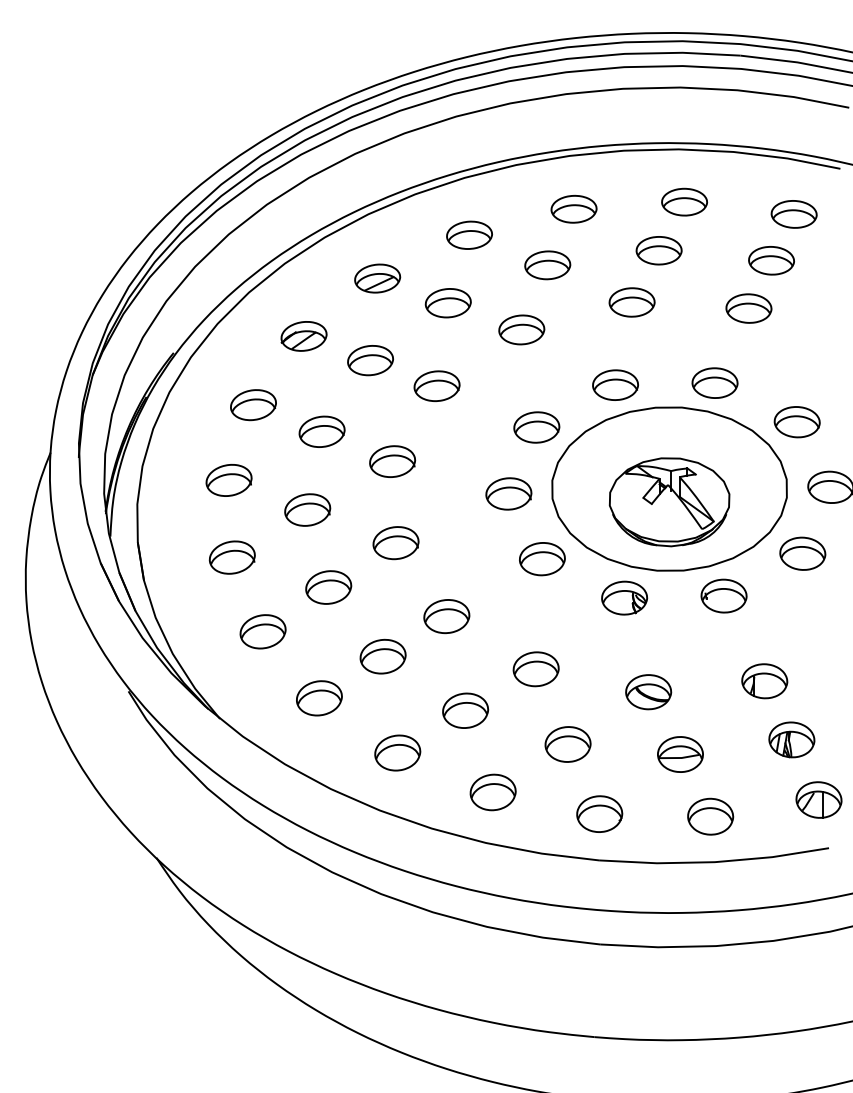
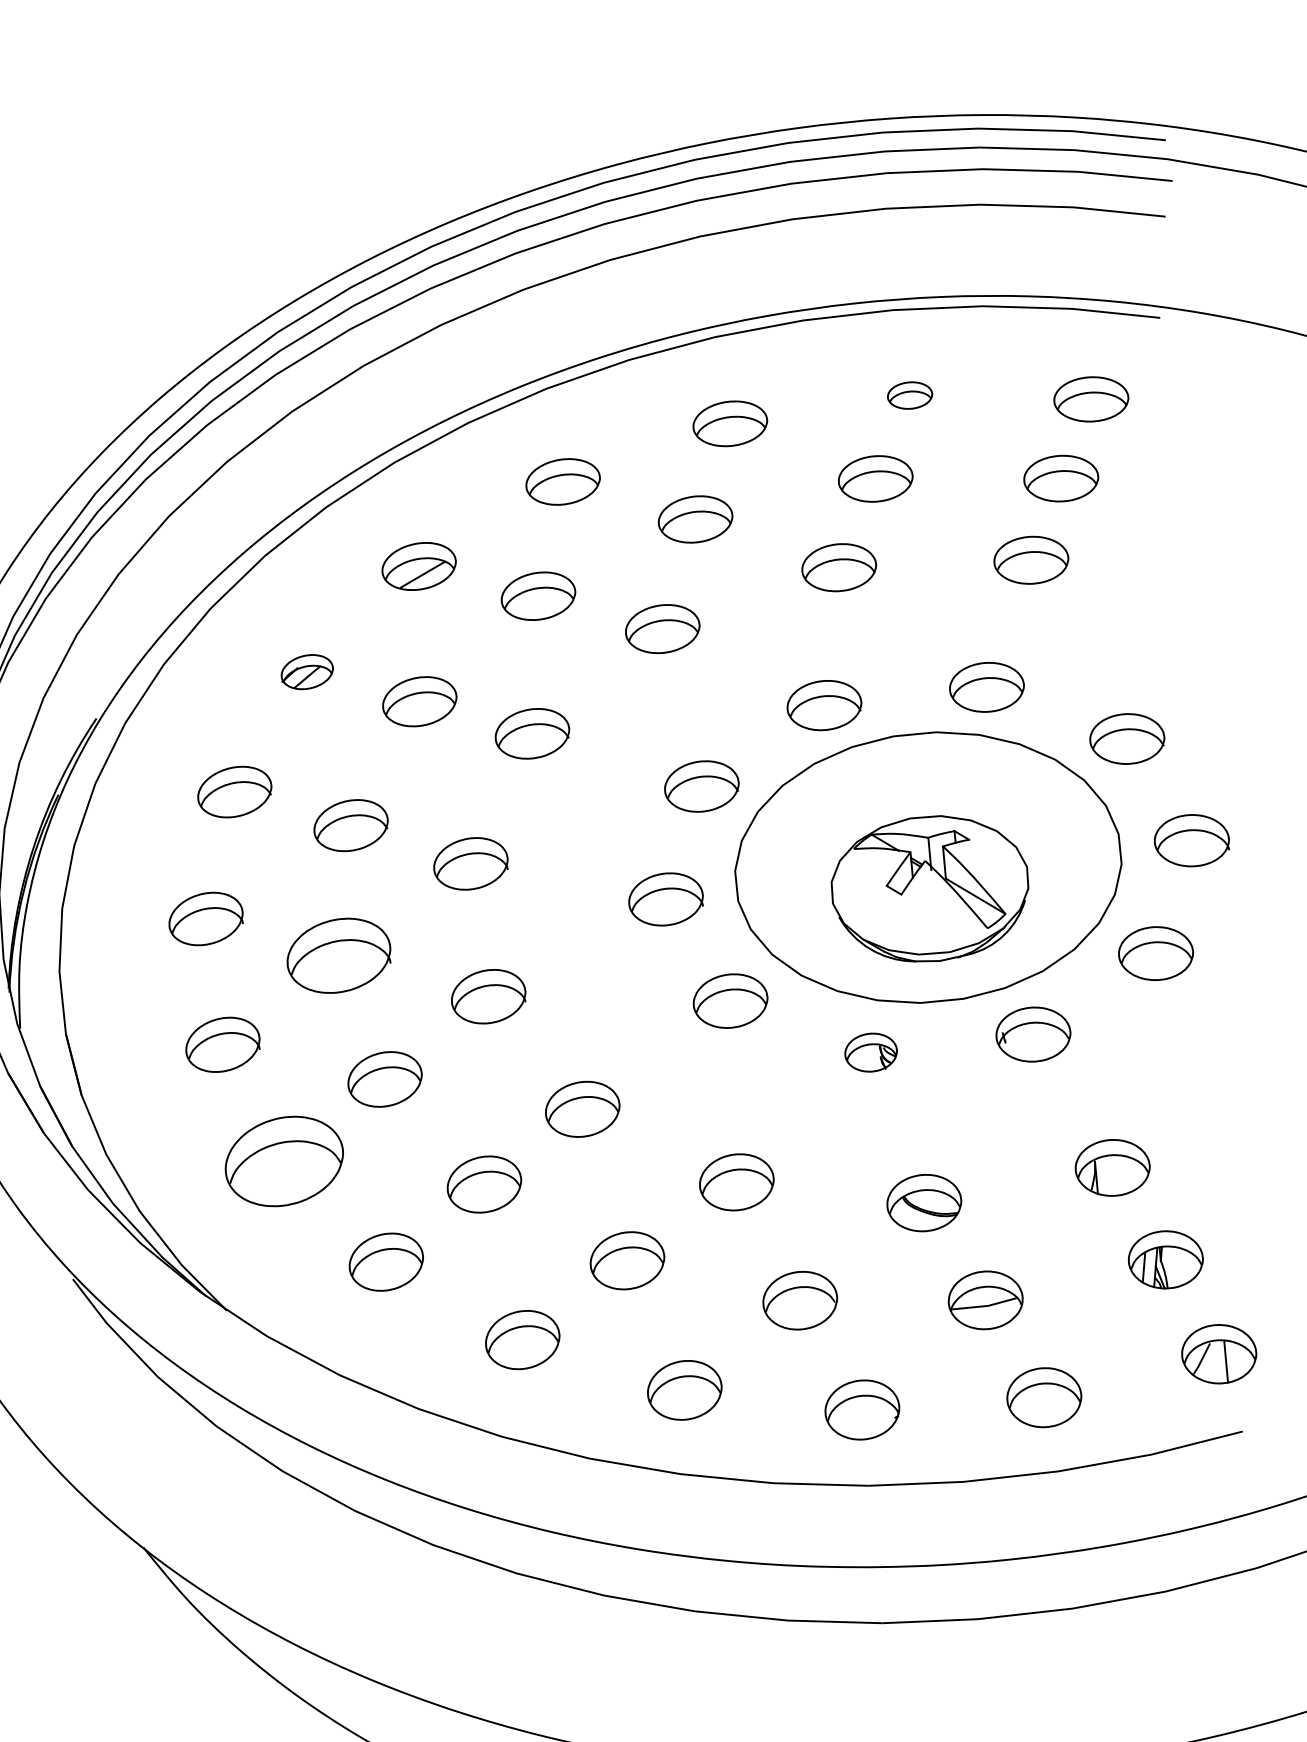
part: (684, 201) -> (909, 394), size x0.6
part: (303, 336) -> (306, 672), size x0.7
part: (307, 509) -> (338, 954), size x1.4
part: (624, 597) -> (870, 1051), size x0.7
part: (262, 631) -> (283, 1161), size x1.6

